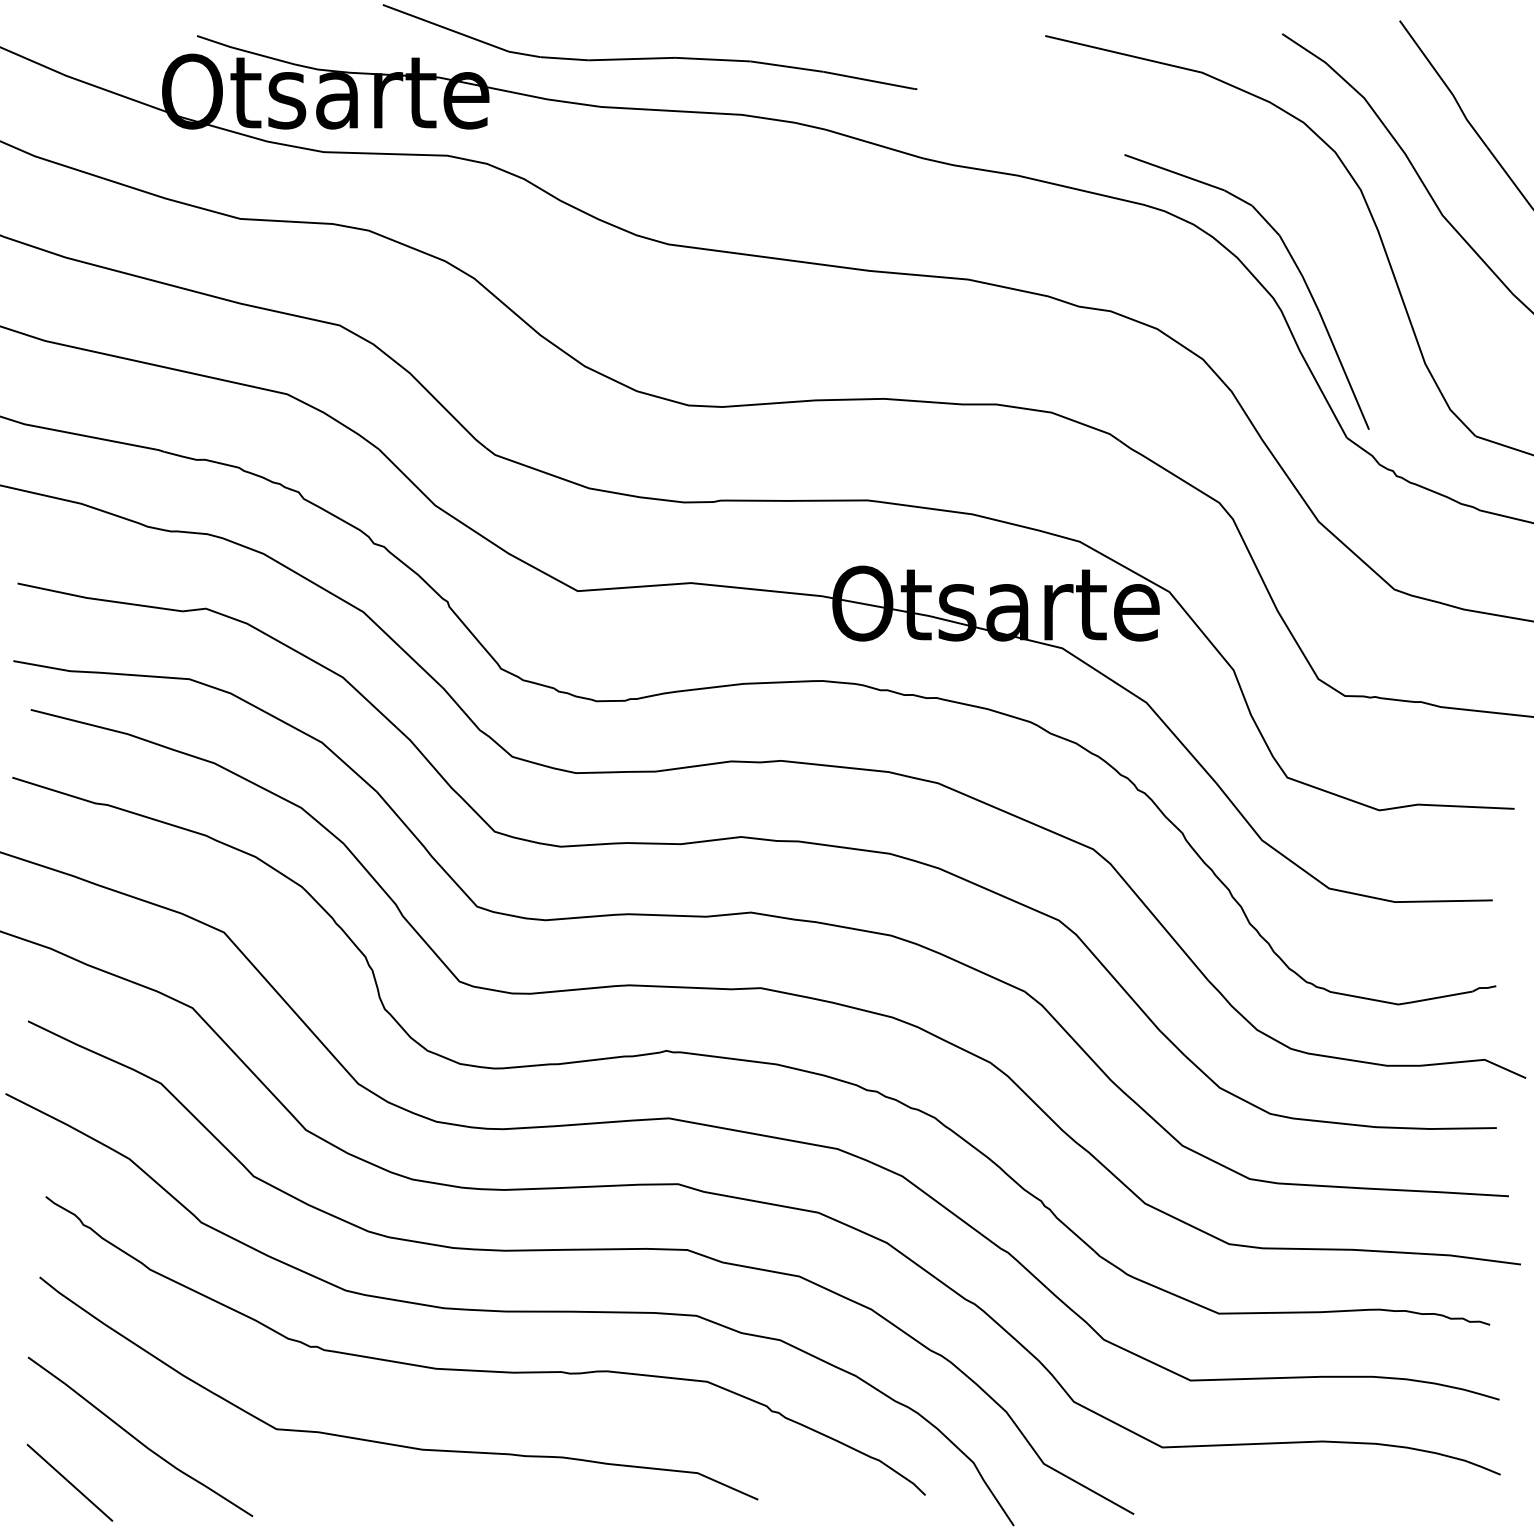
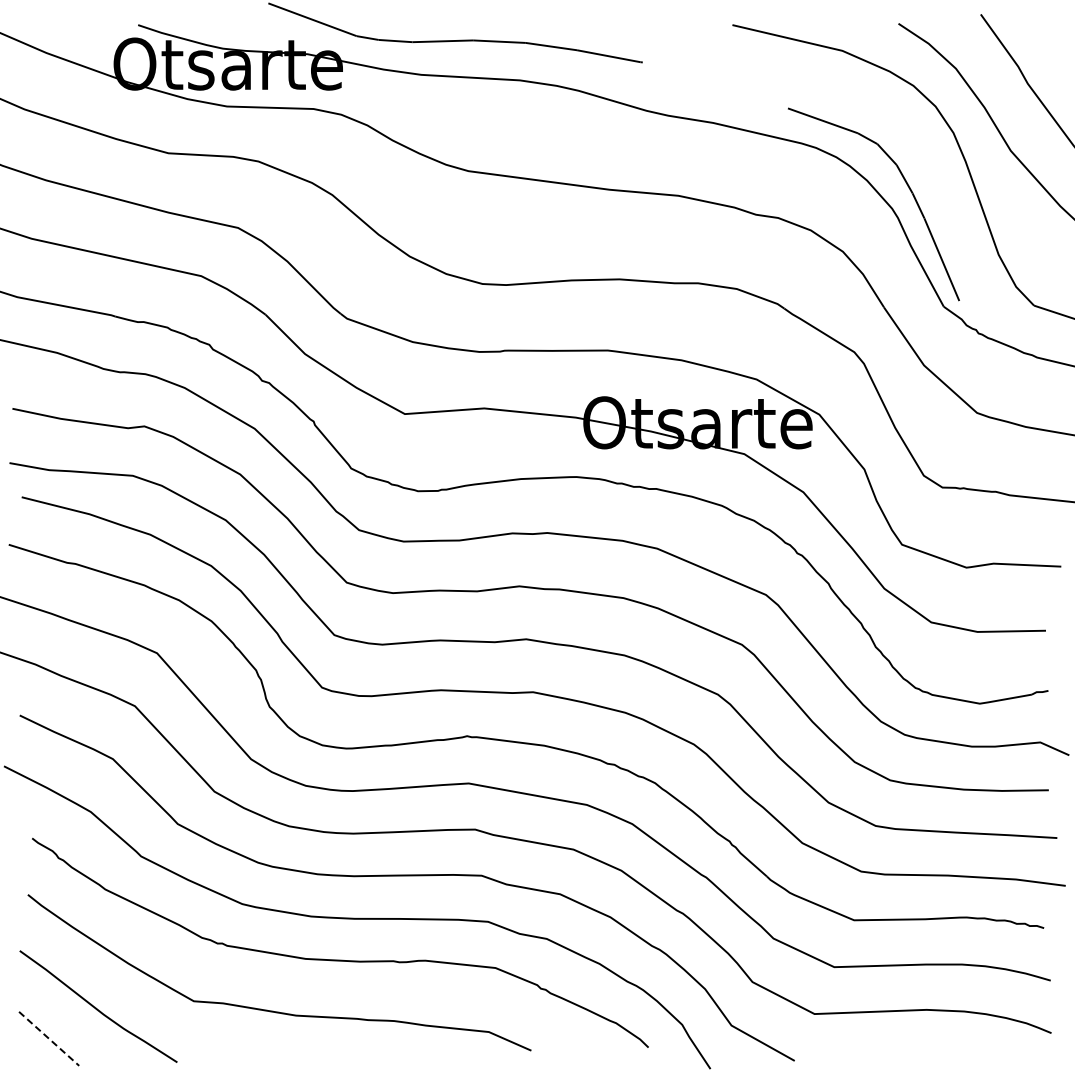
line: (70, 1483) -> (49, 1039), solid -> dashed

